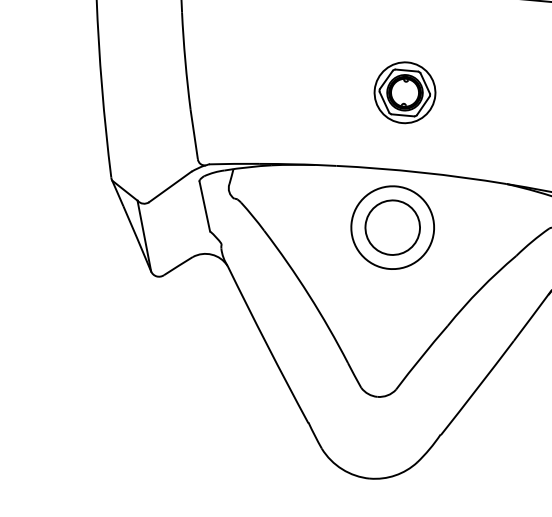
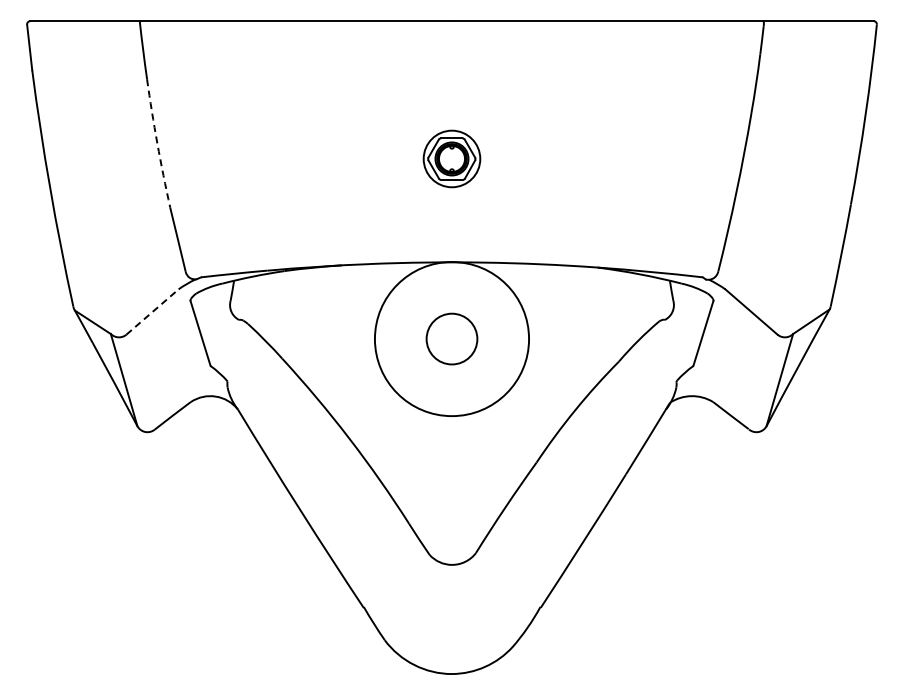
arc: (185, 61) -> (157, 143), solid -> dashed
part: (404, 92) -> (451, 158), size x0.7
line: (170, 187) -> (152, 312), solid -> dashed
circle: (392, 227) -> (451, 338), size x0.7
circle: (392, 227) -> (451, 339), size x1.4

